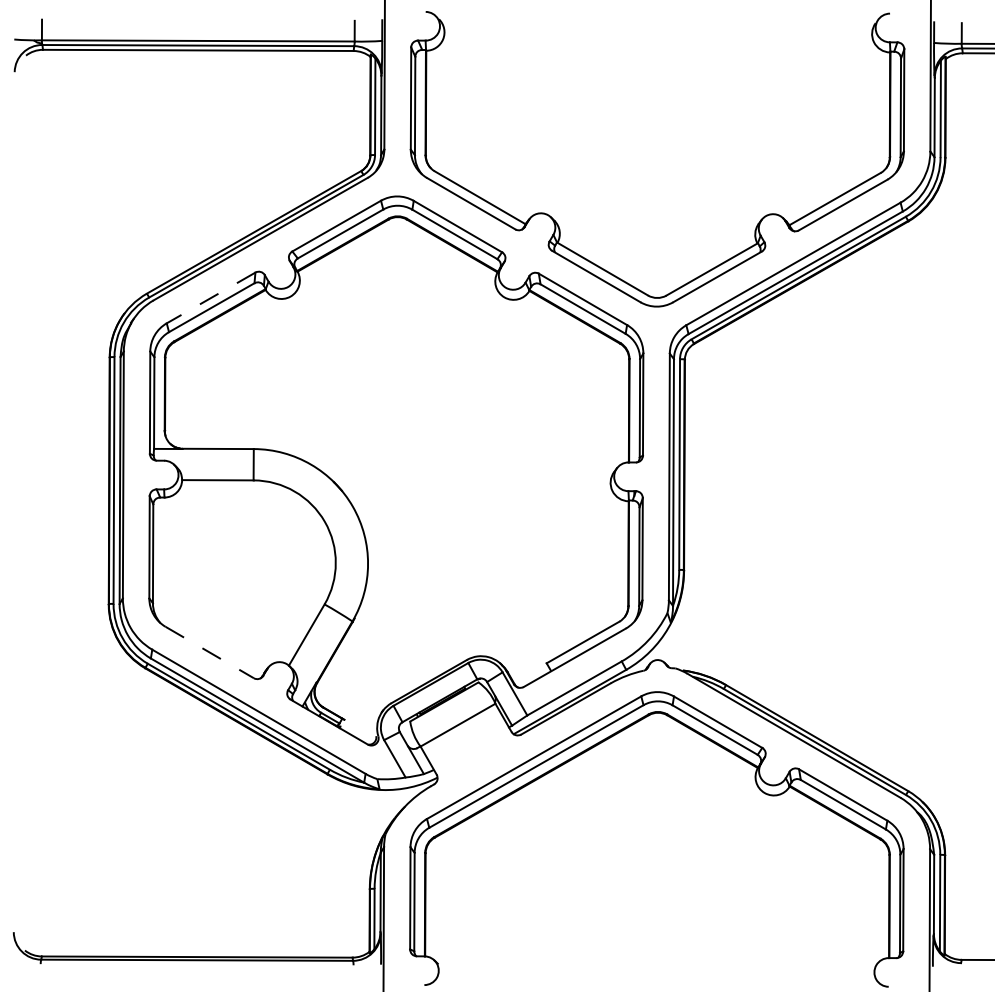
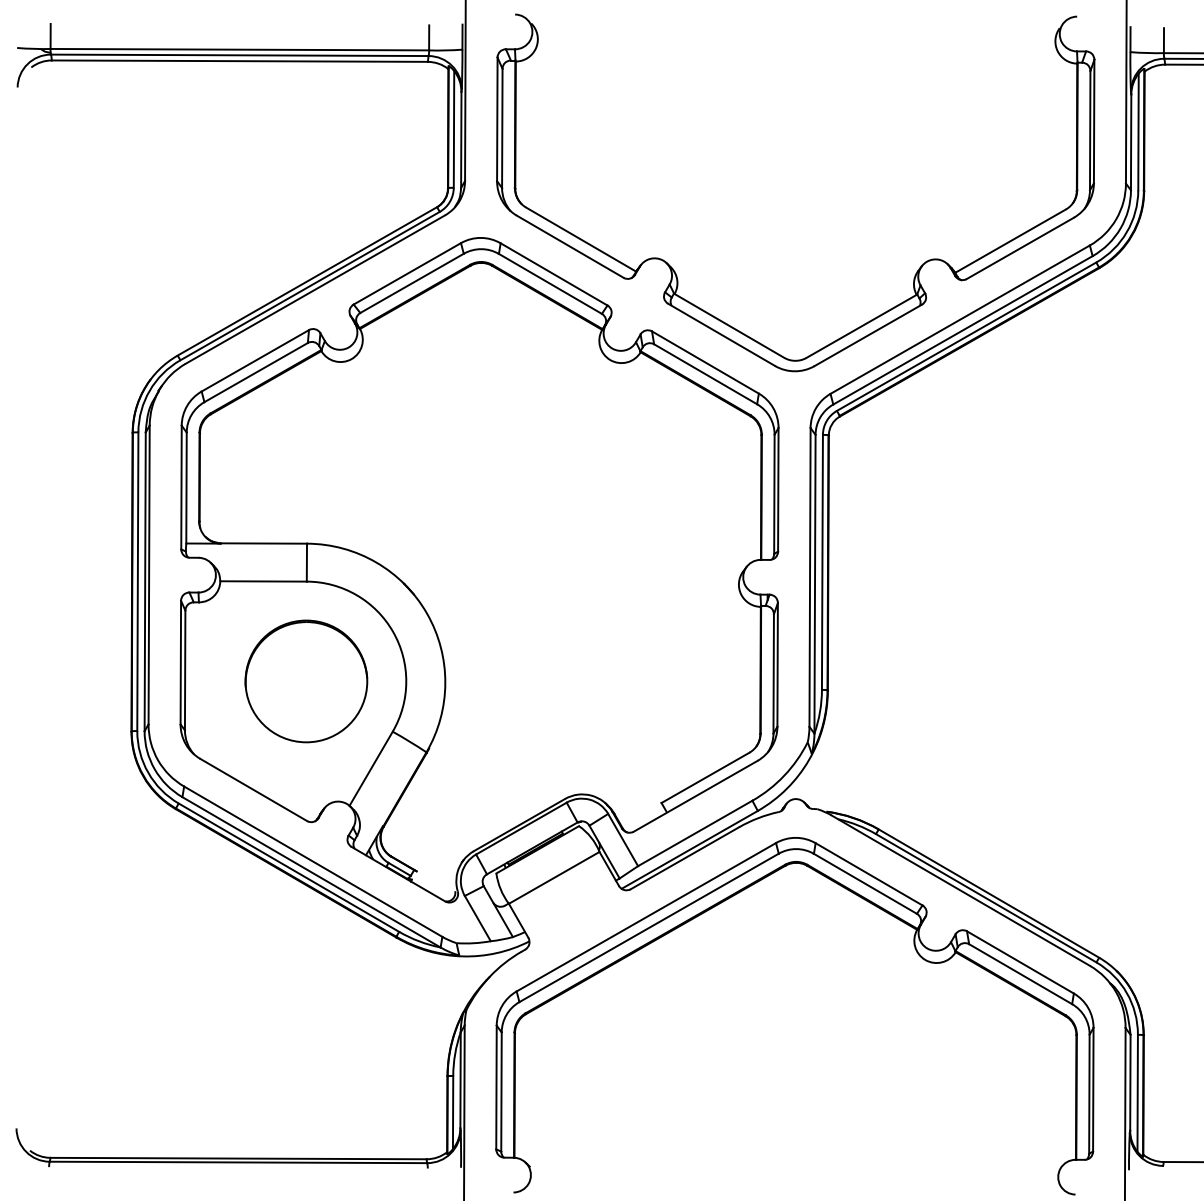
line: (210, 298) -> (254, 361), dashed -> solid
part: (253, 562) -> (306, 680), added
line: (210, 652) -> (254, 789), dashed -> solid

